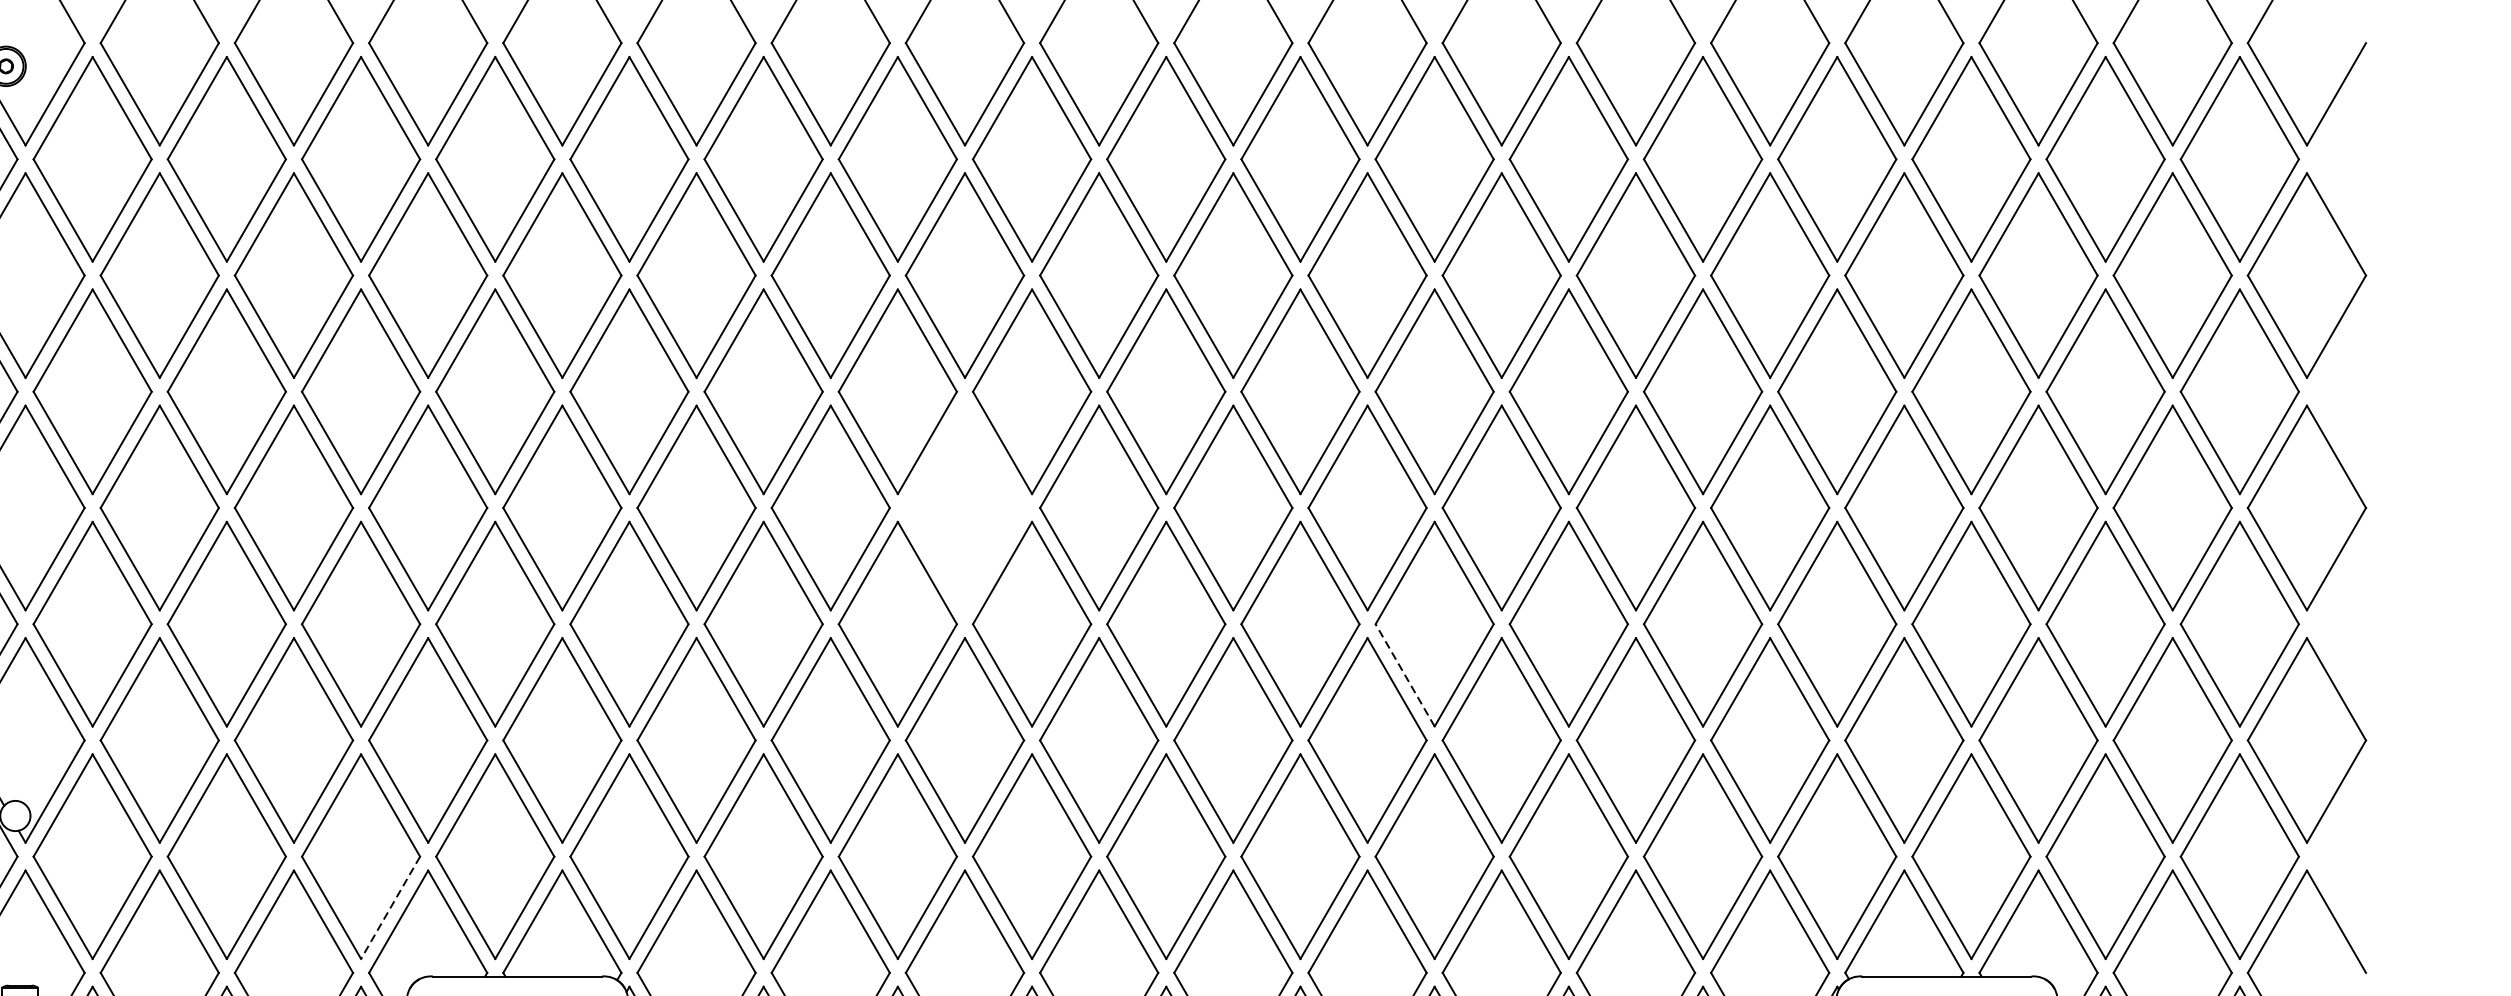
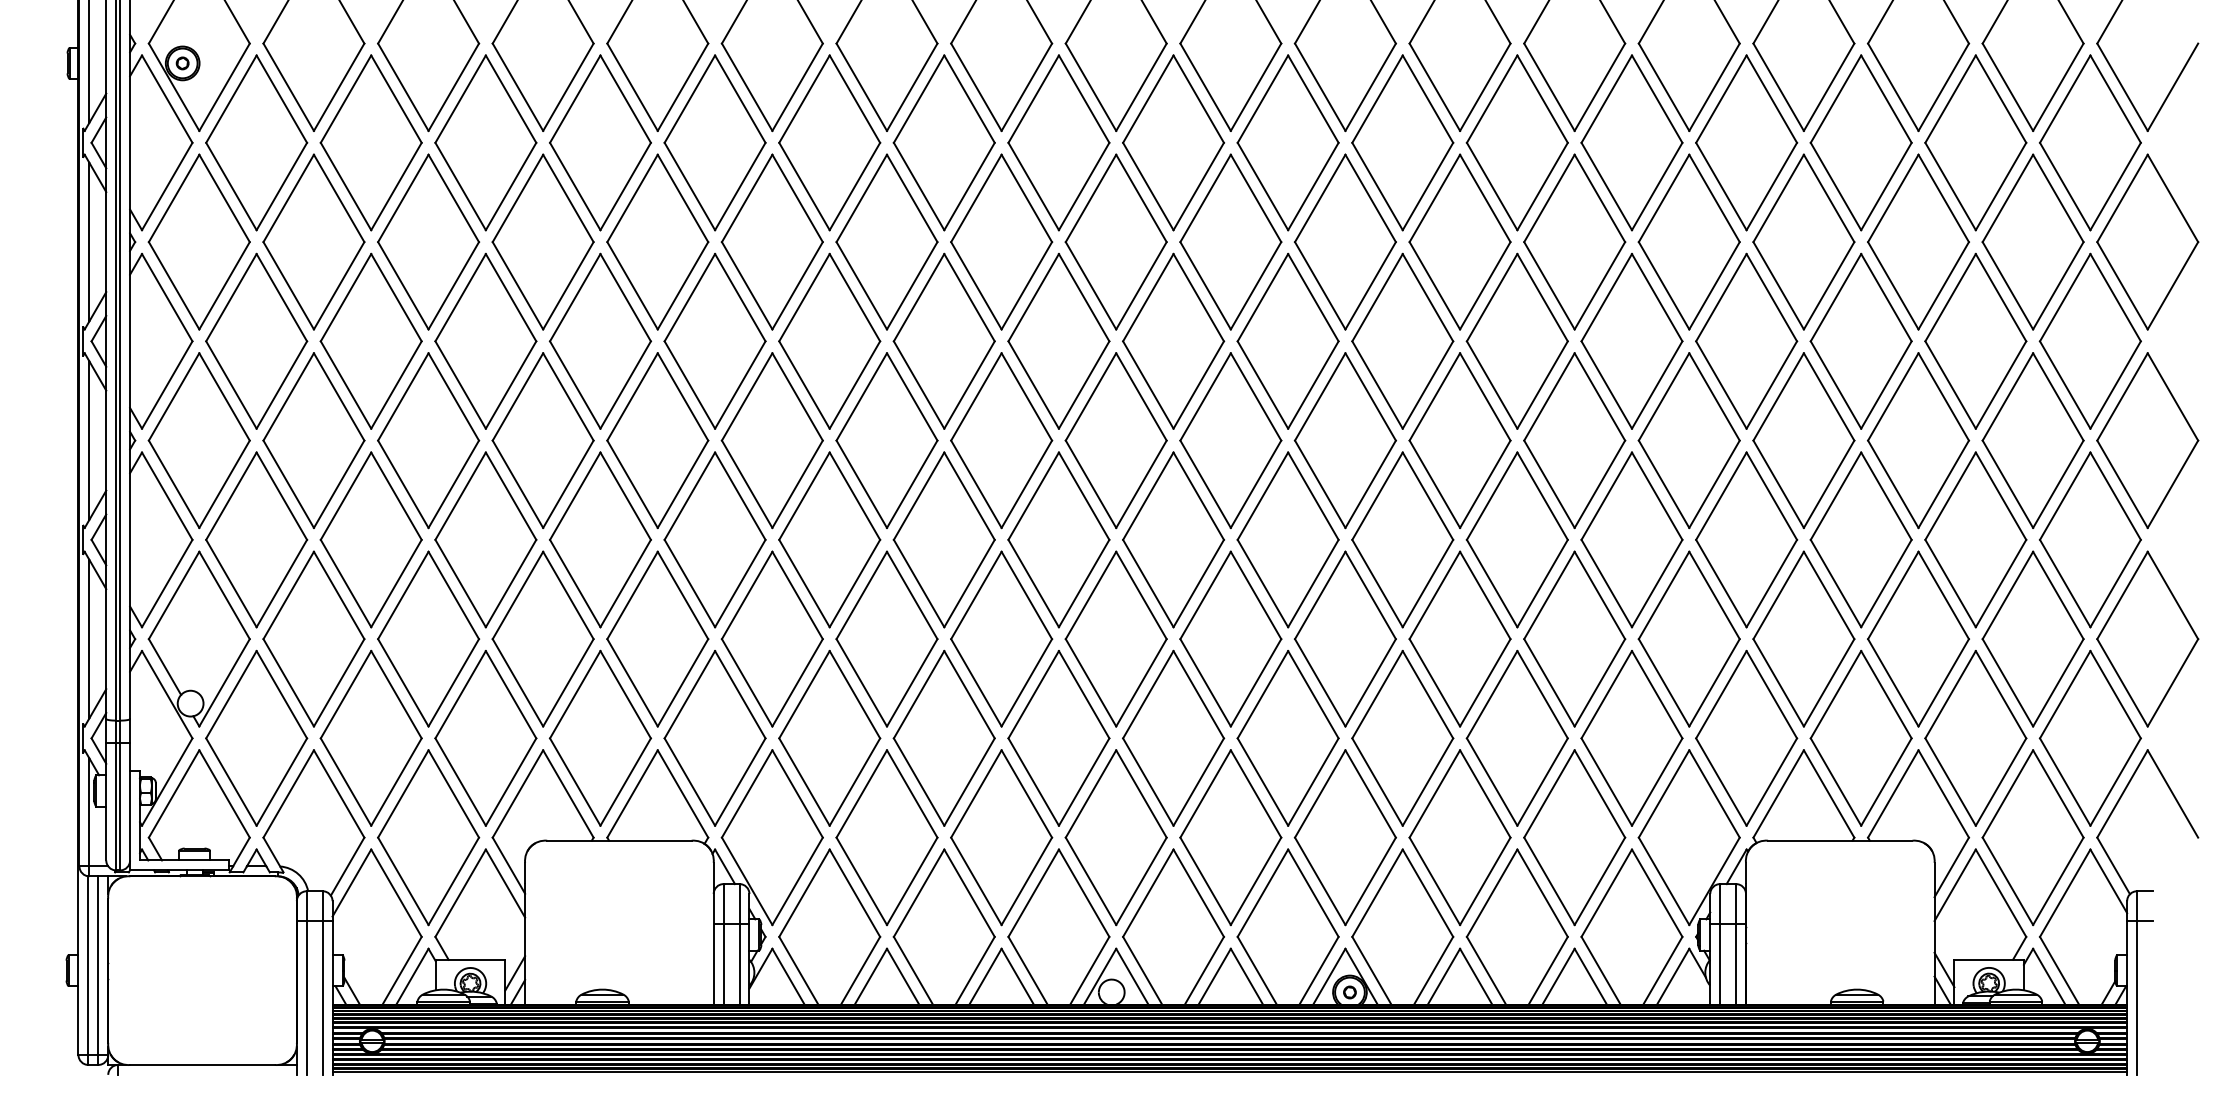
part: (964, 507) -> (1001, 440), added
line: (1405, 675) -> (1377, 583), dashed -> solid
line: (389, 908) -> (510, 782), dashed -> solid

